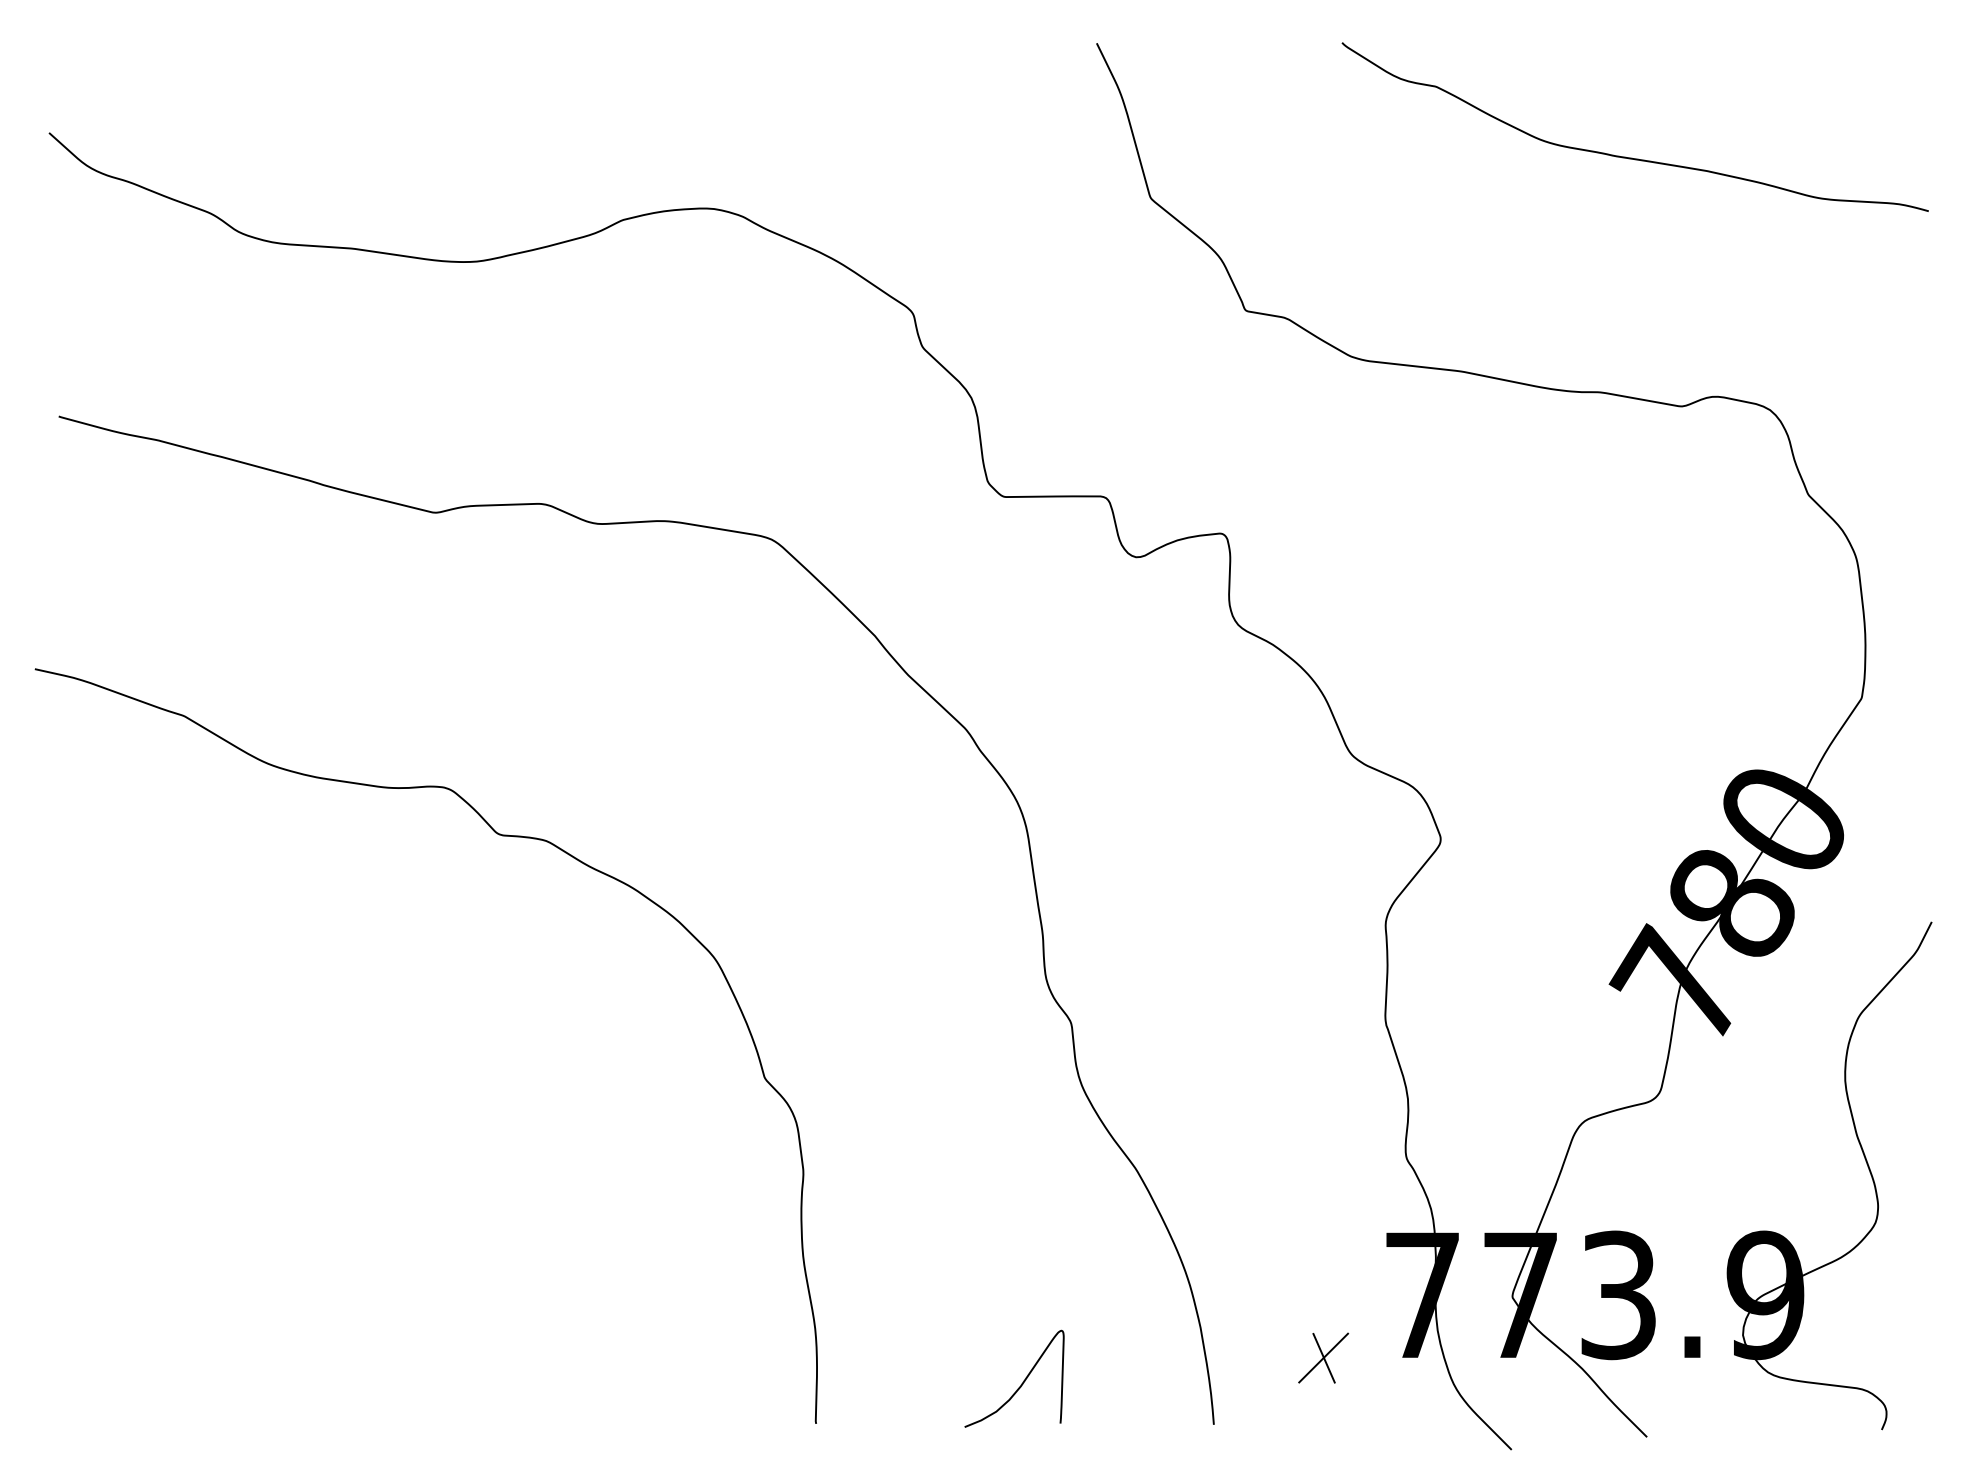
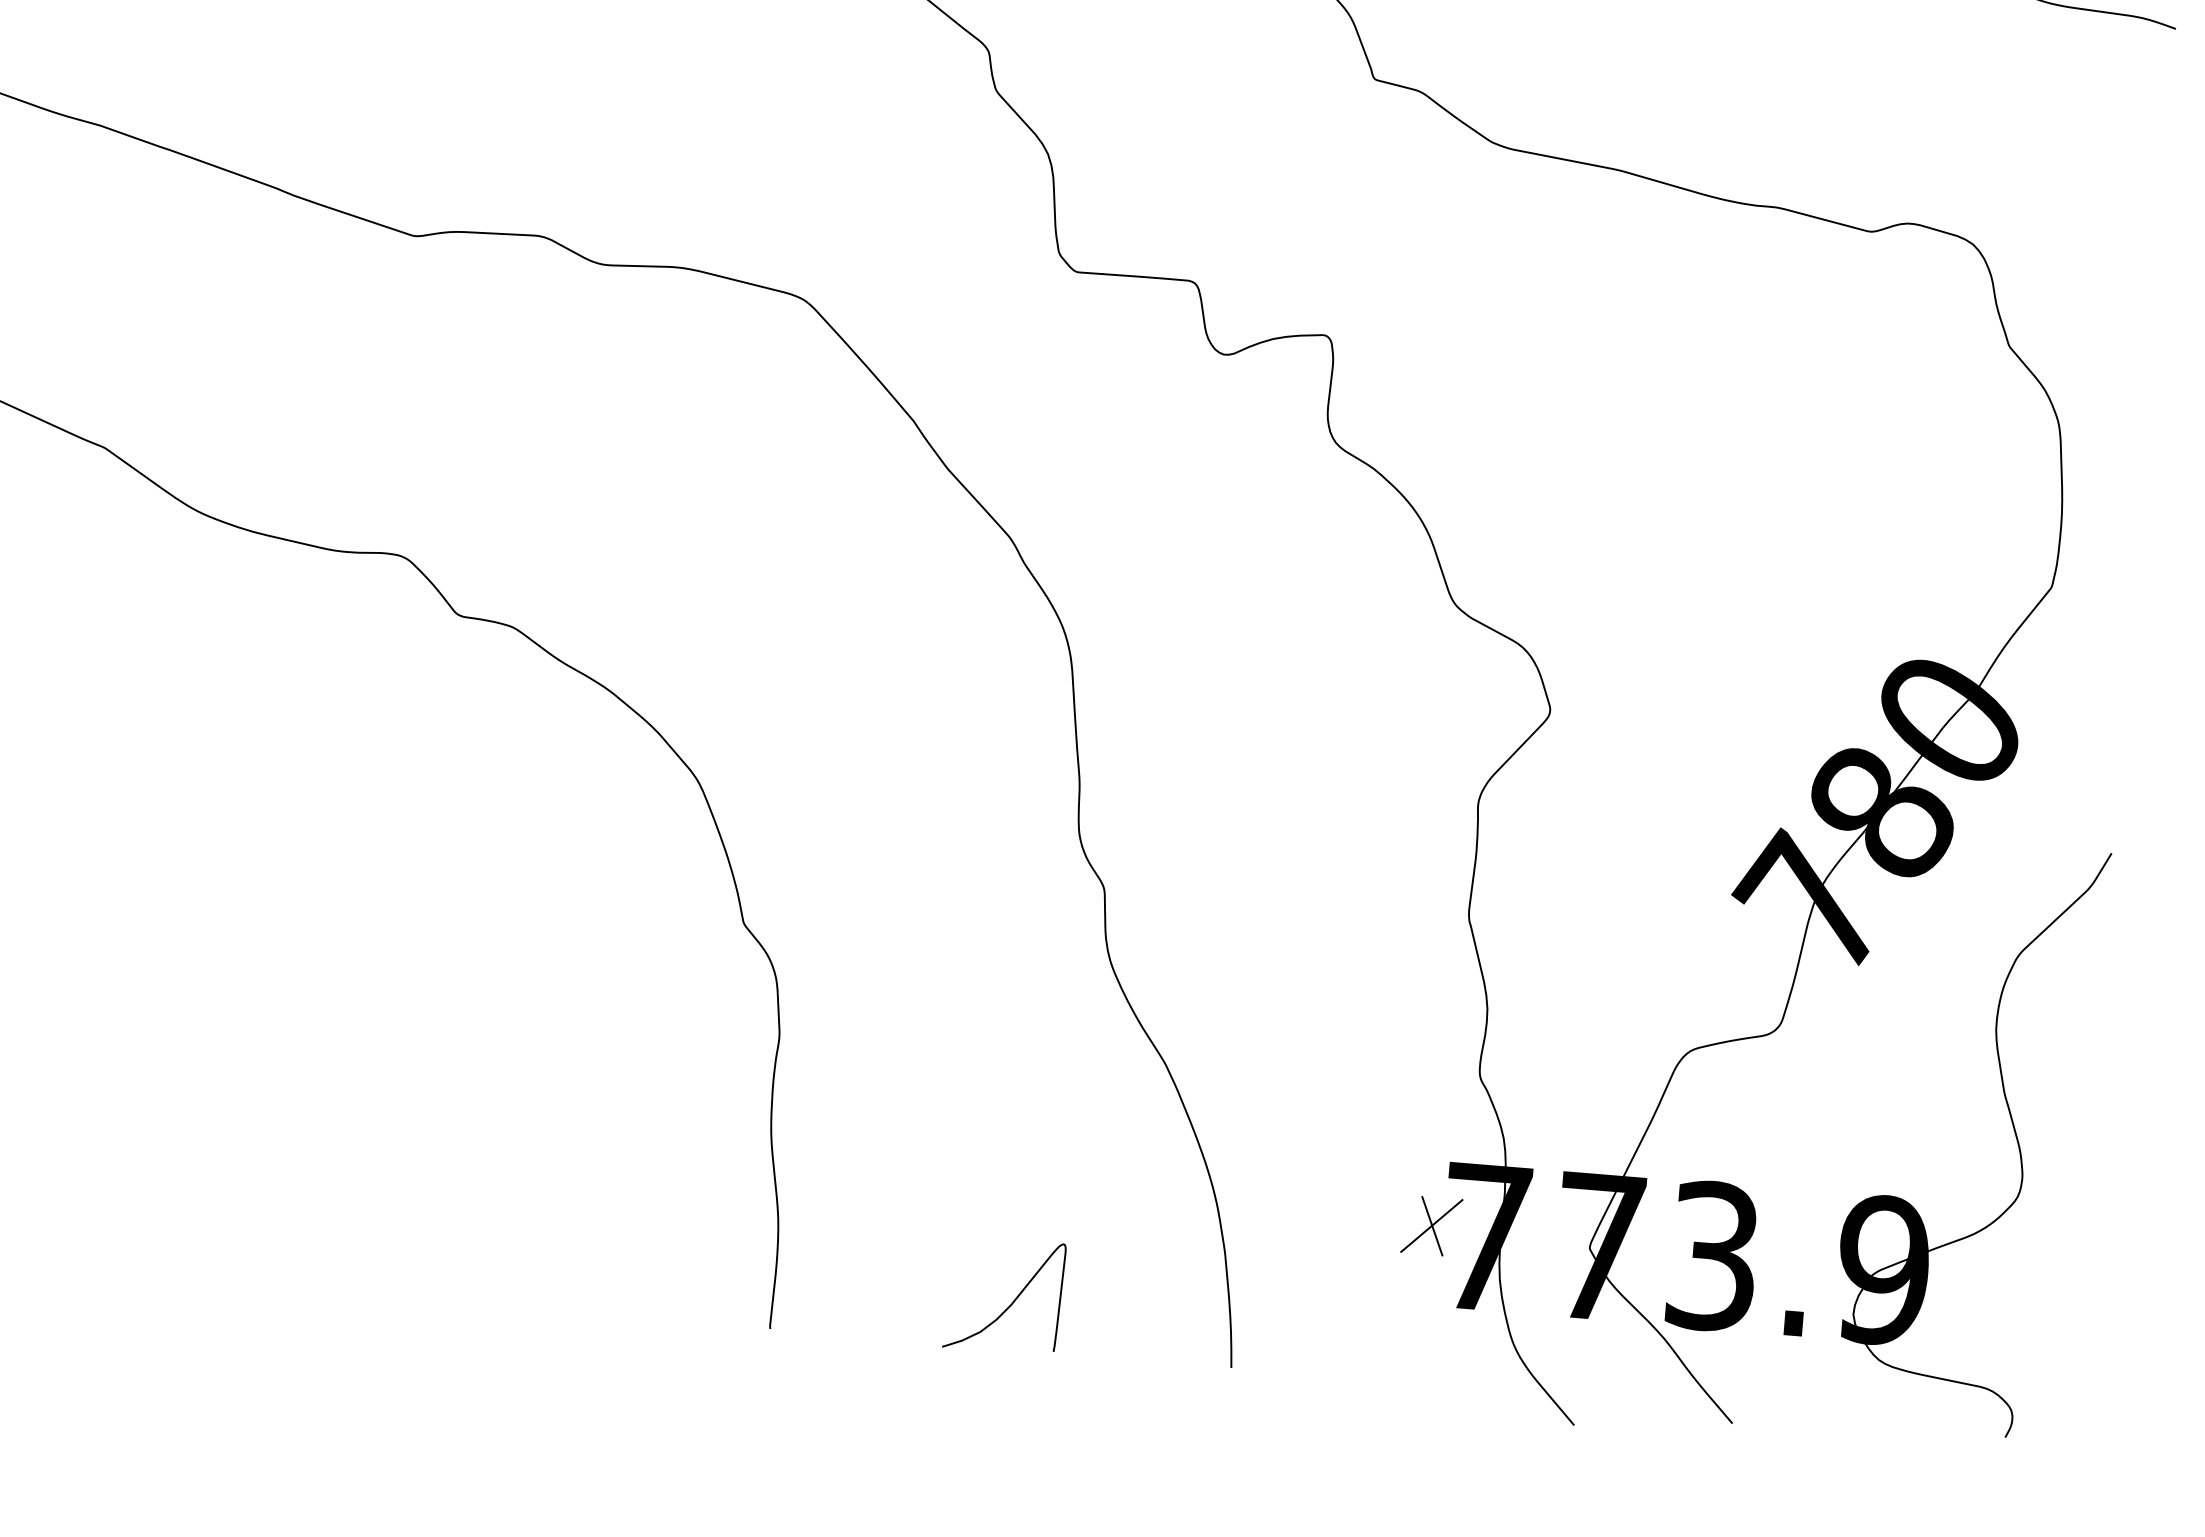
part: (1323, 1357) -> (1431, 1225), moved

